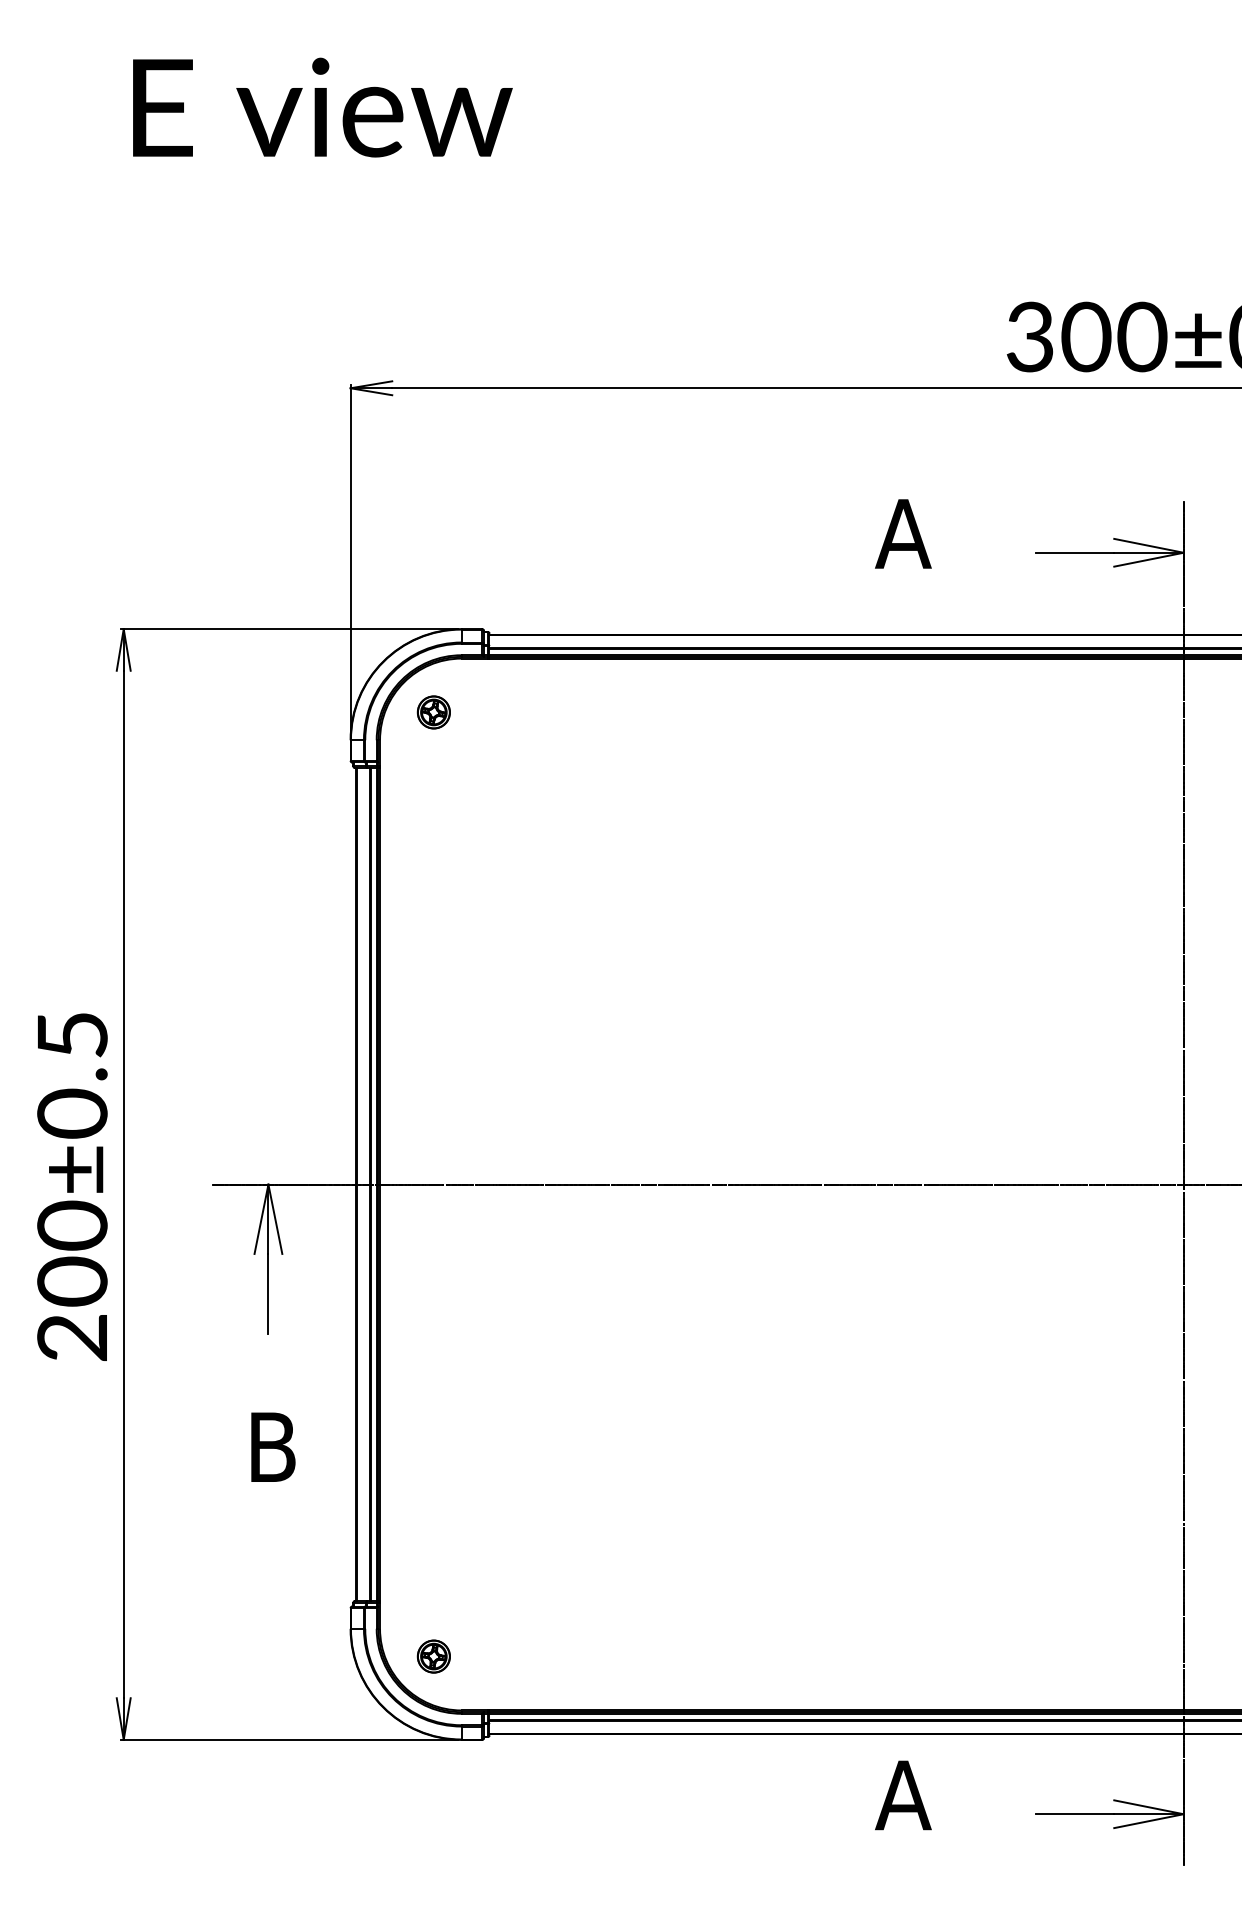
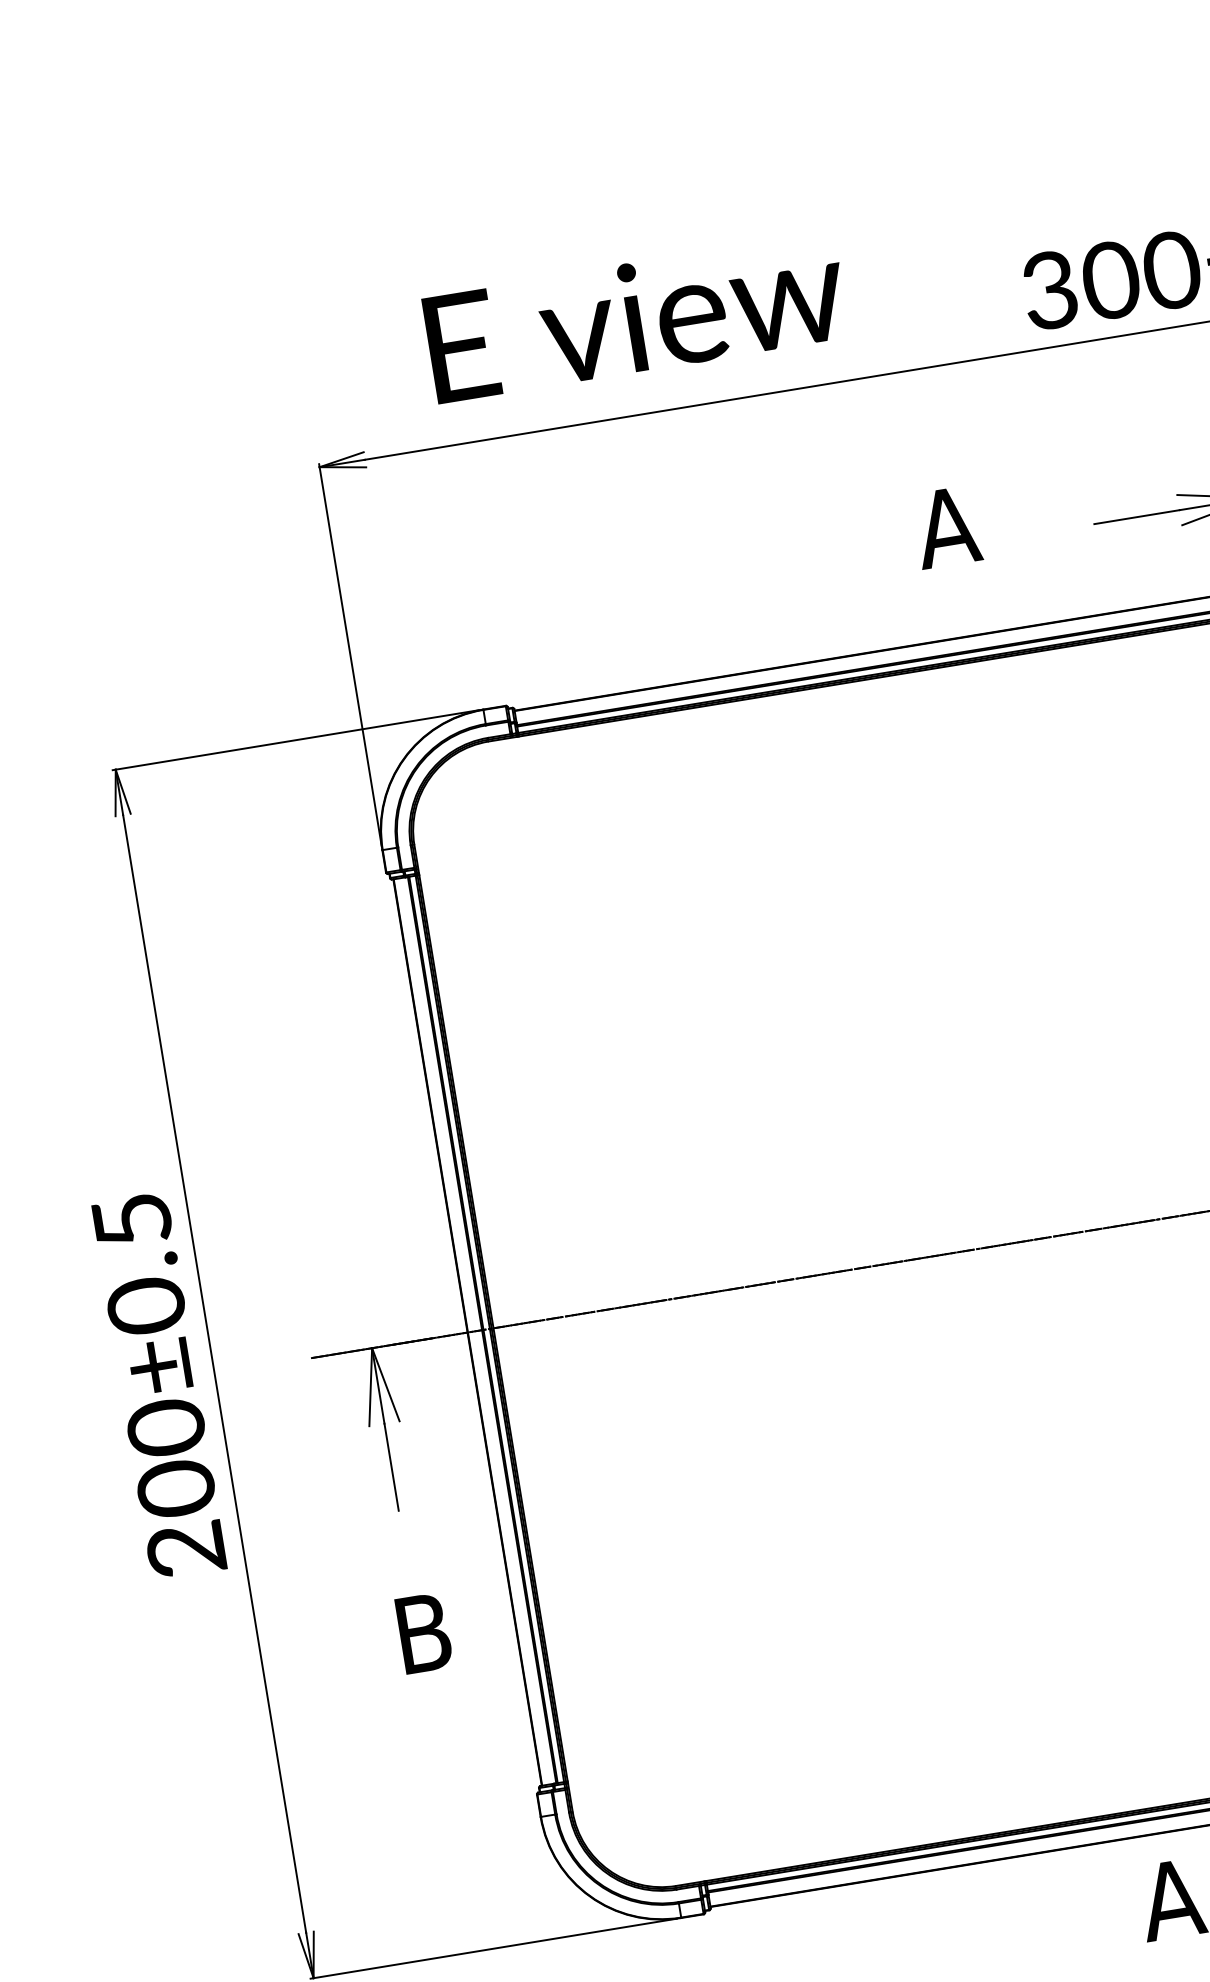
text: (322, 107) -> (635, 317), moved
part: (433, 712) -> (467, 805), removed
part: (433, 1656) -> (635, 1832), removed

